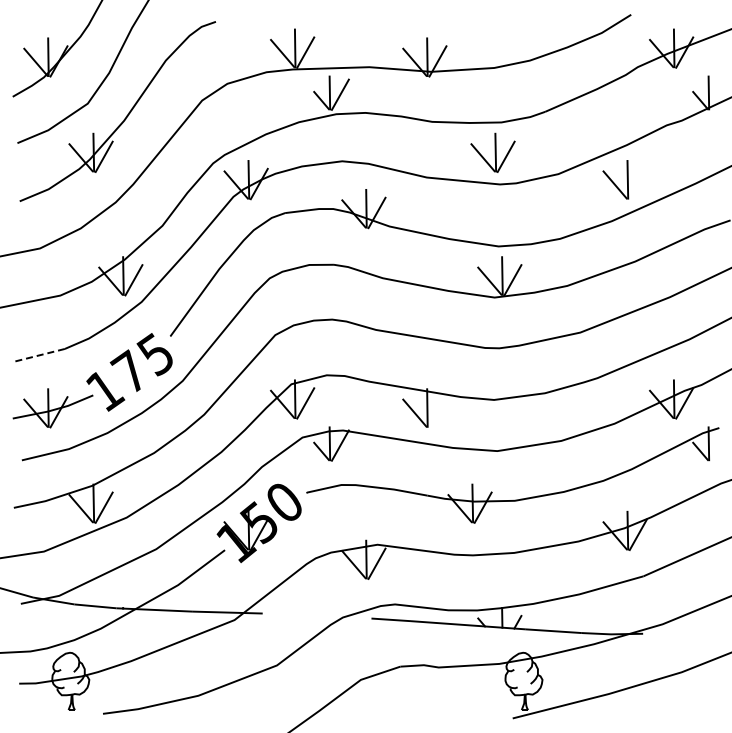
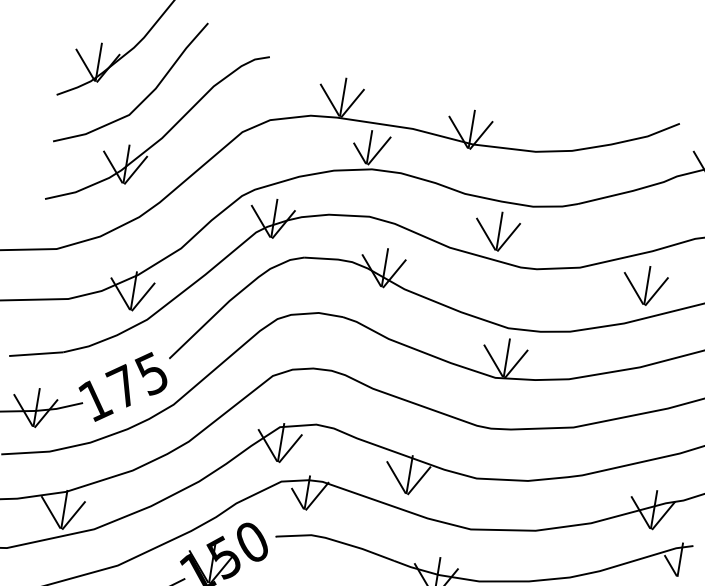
part: (492, 152) -> (496, 230), moved
line: (637, 183) -> (656, 290), added
line: (38, 355) -> (36, 354), dashed -> solid
line: (437, 412) -> (418, 480), added

